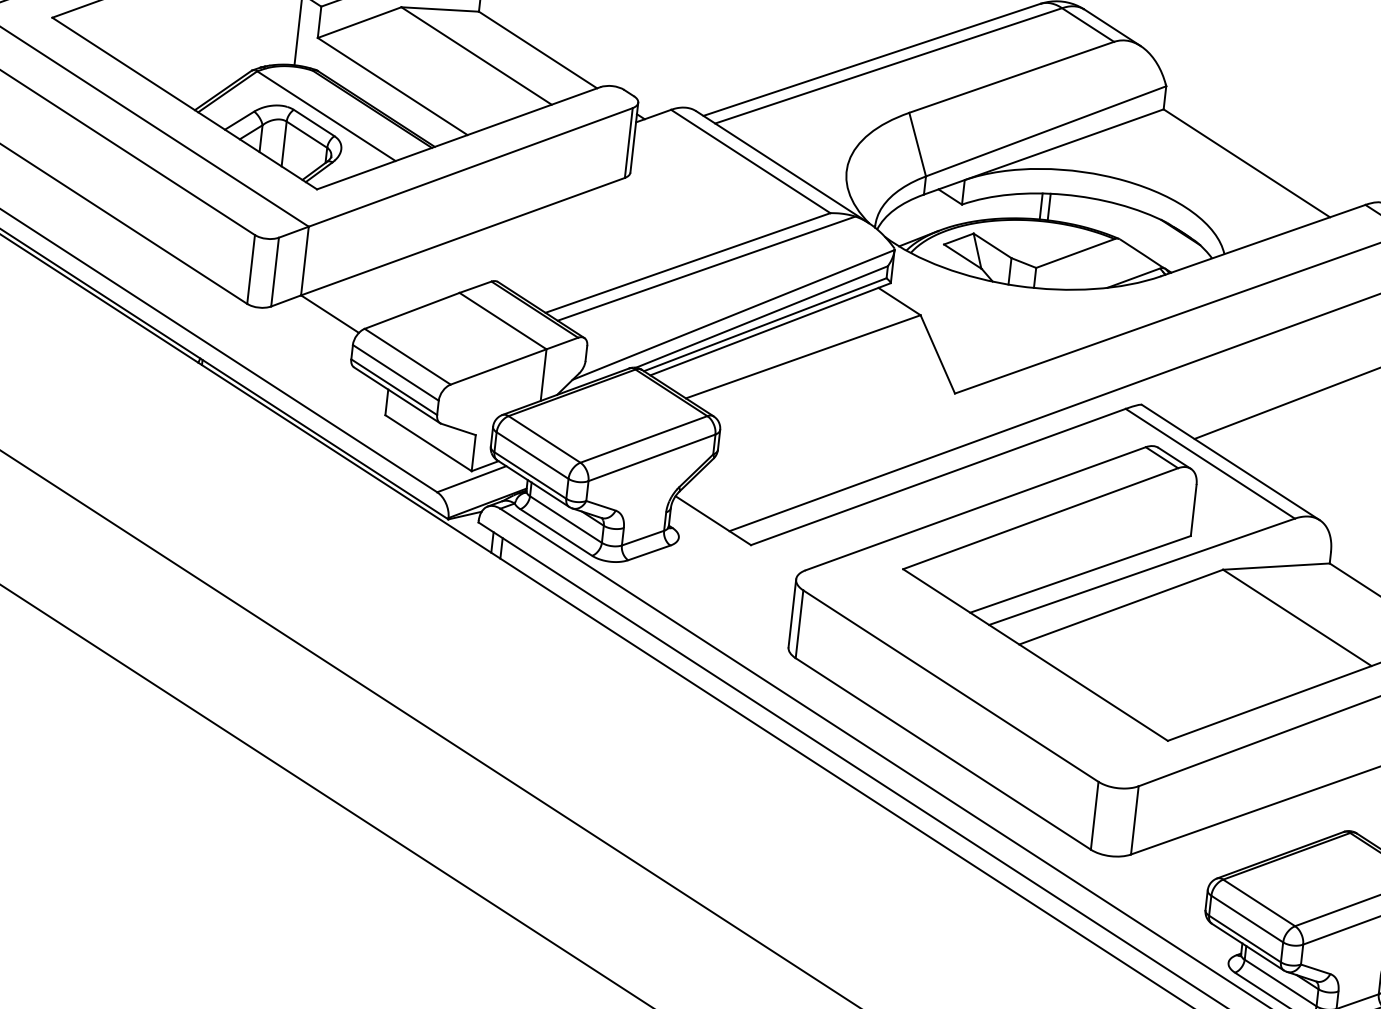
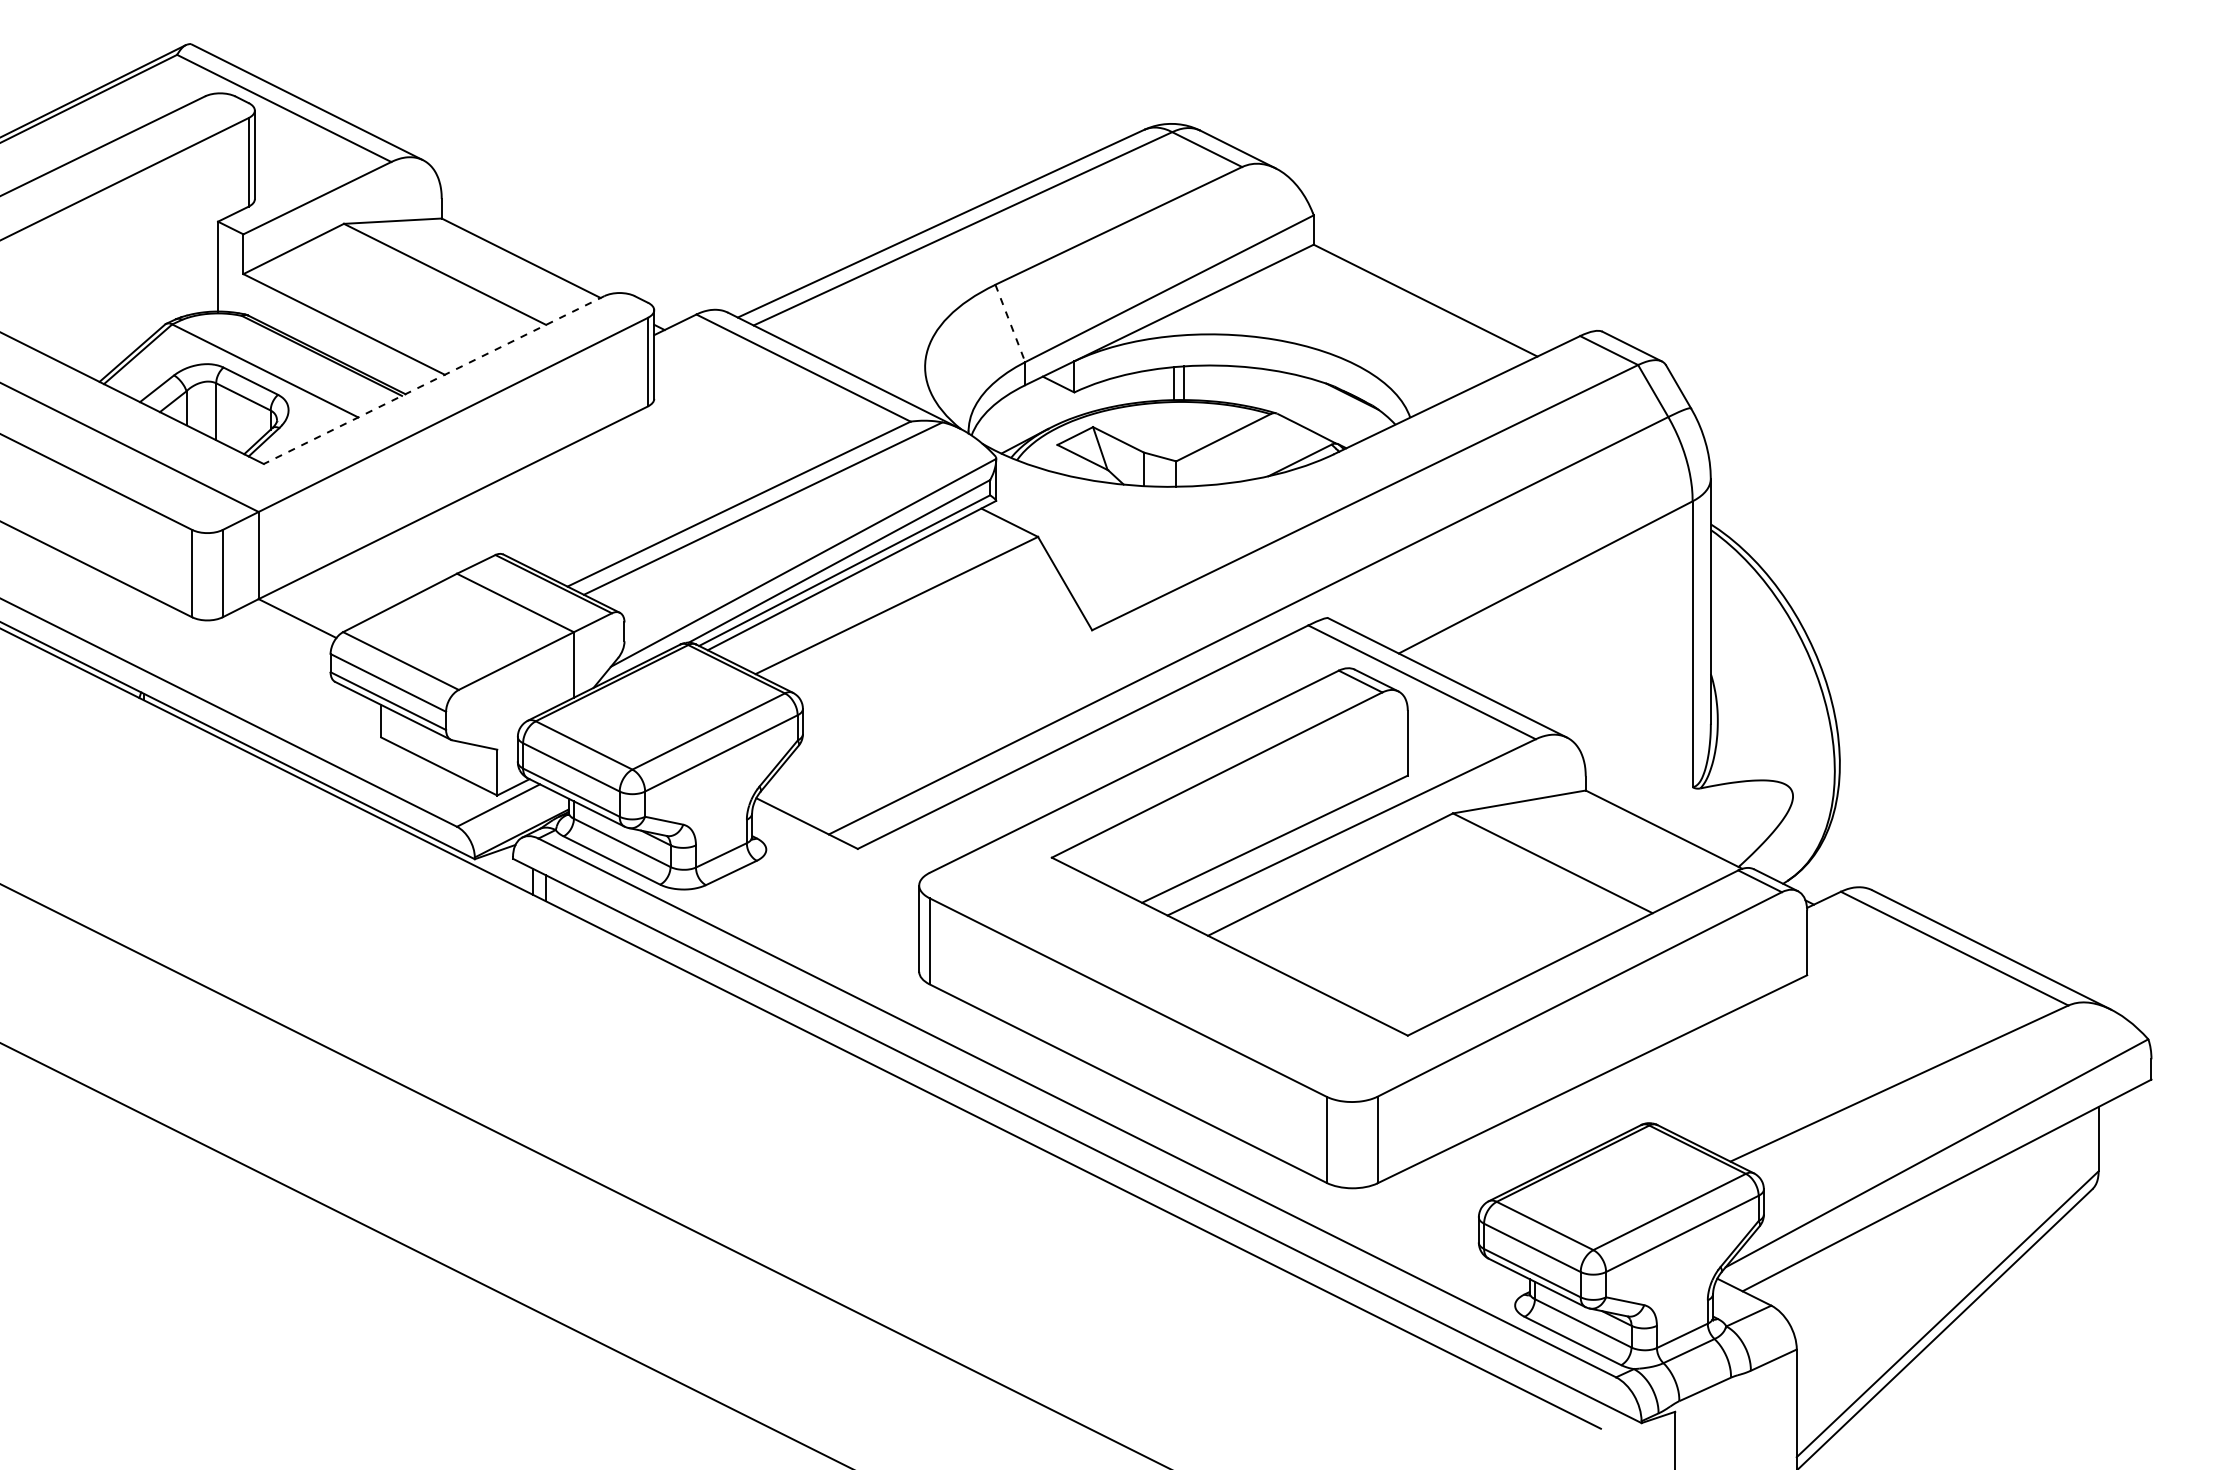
line: (458, 138) -> (434, 380), solid -> dashed
line: (917, 144) -> (1010, 323), solid -> dashed

